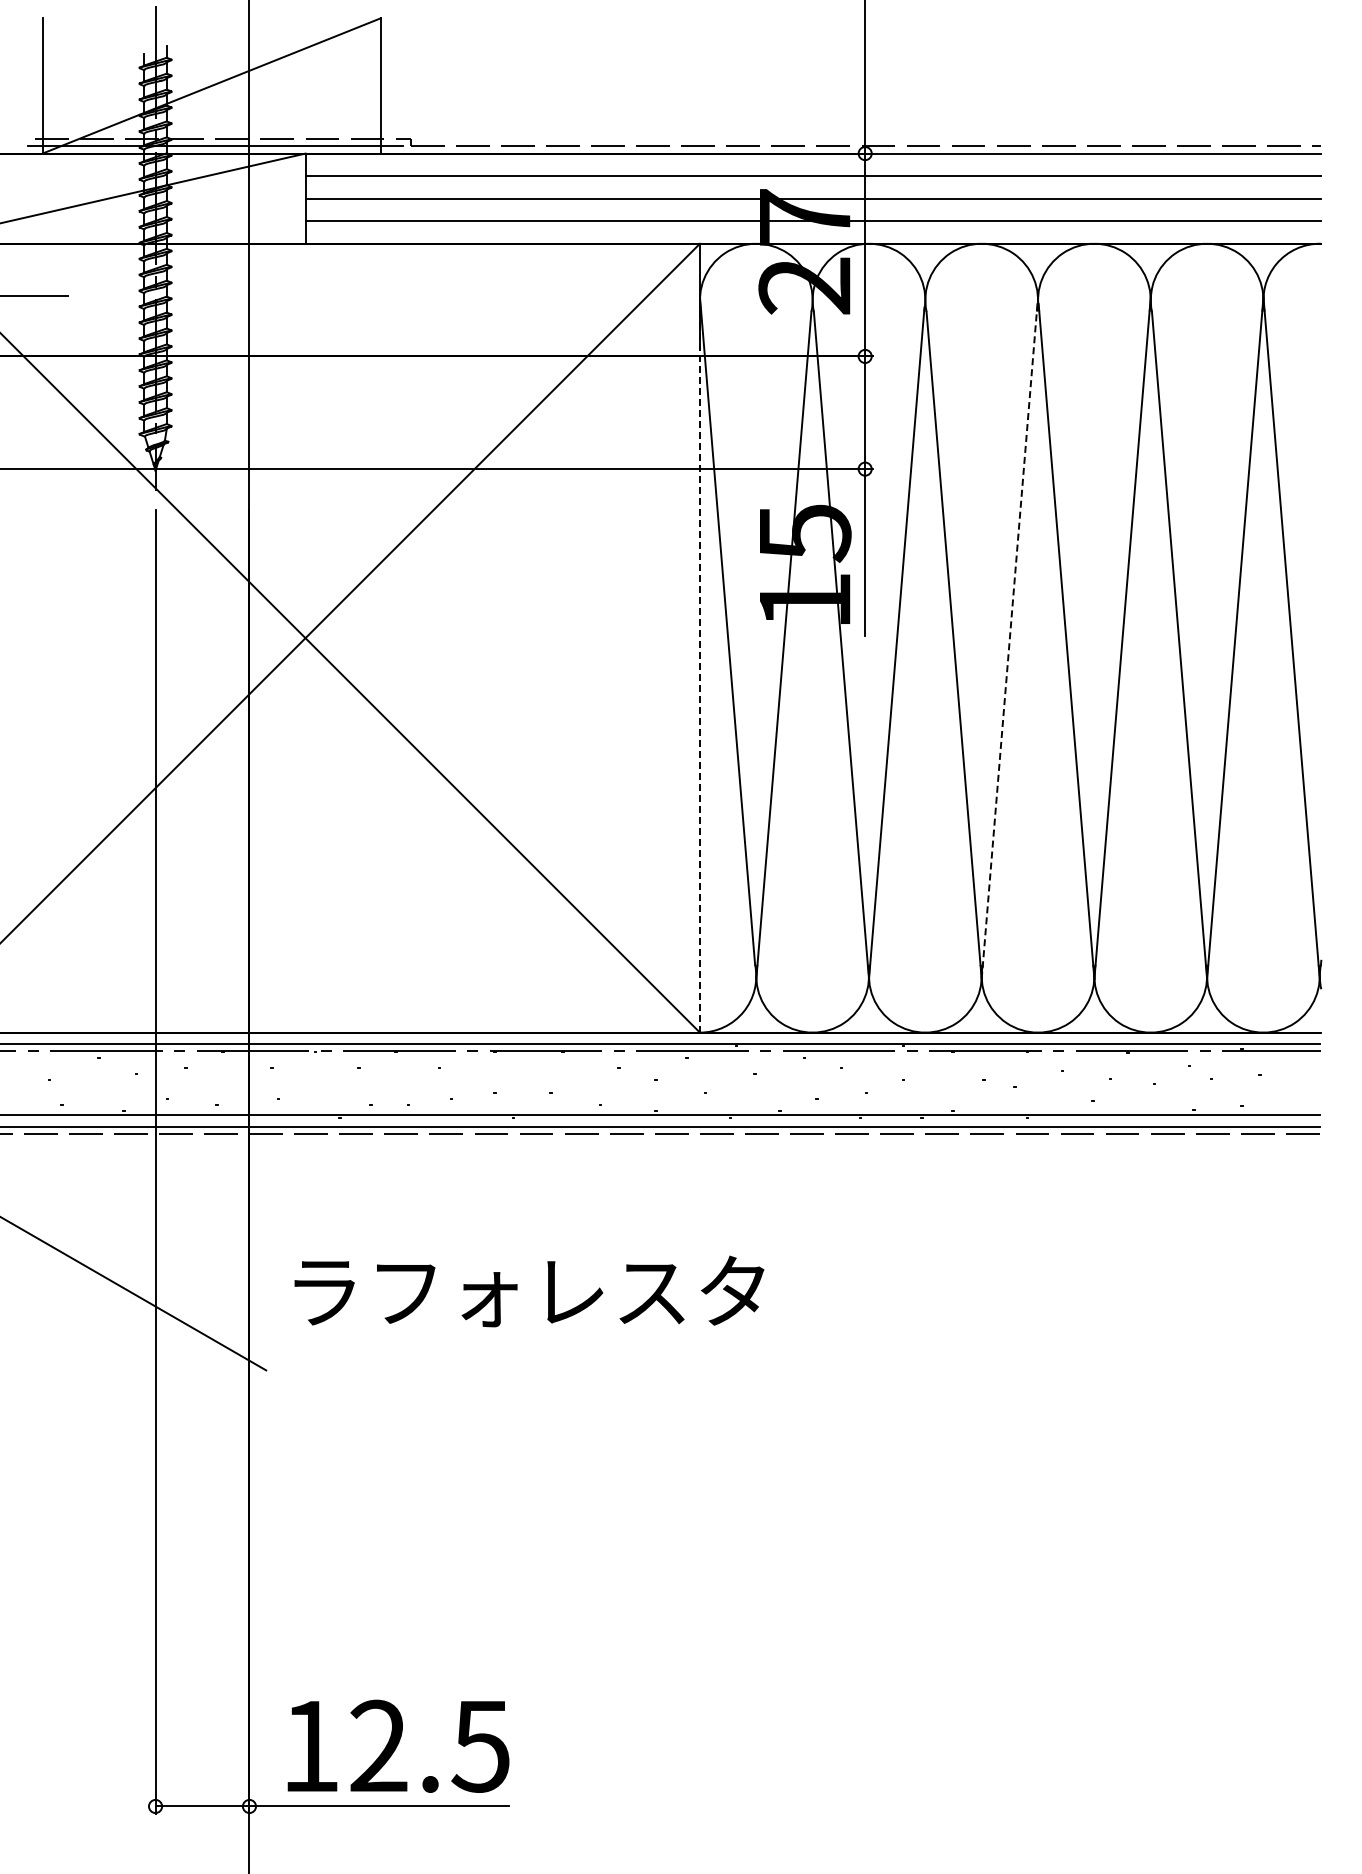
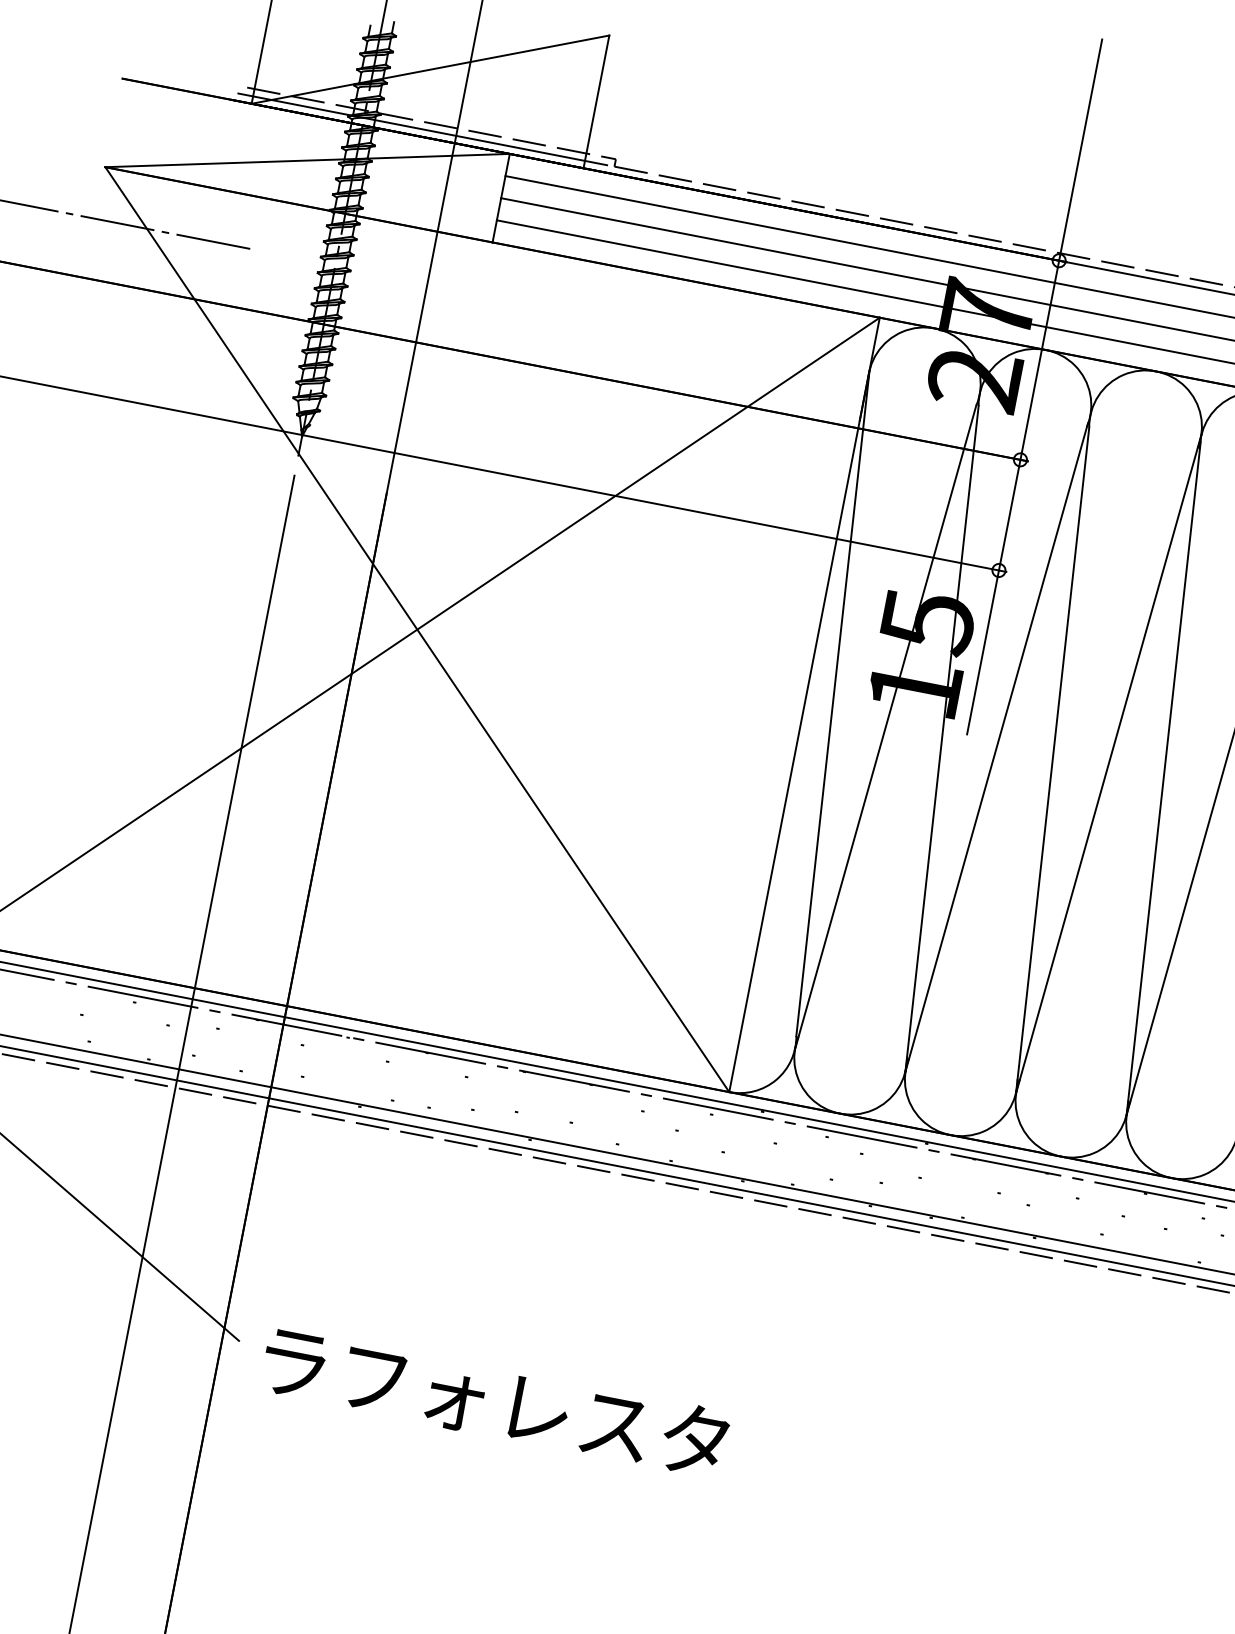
line: (1009, 637) -> (1108, 763), dashed -> solid
line: (699, 665) -> (798, 731), dashed -> solid
text: (529, 1291) -> (495, 1402), moved

